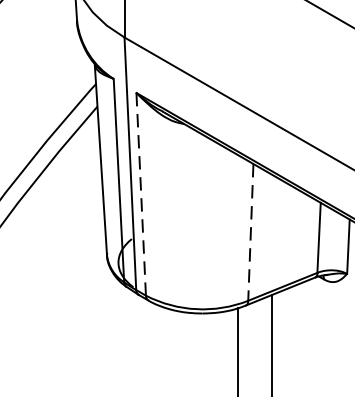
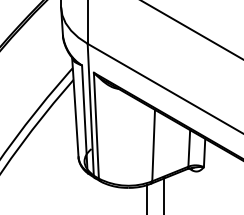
line: (141, 193) -> (96, 125), dashed -> solid
line: (250, 232) -> (153, 145), dashed -> solid

